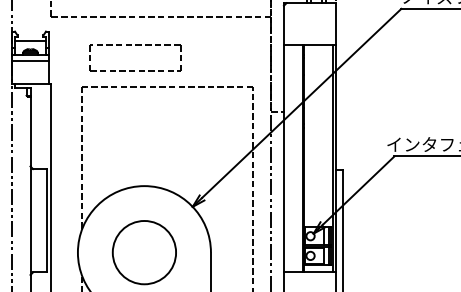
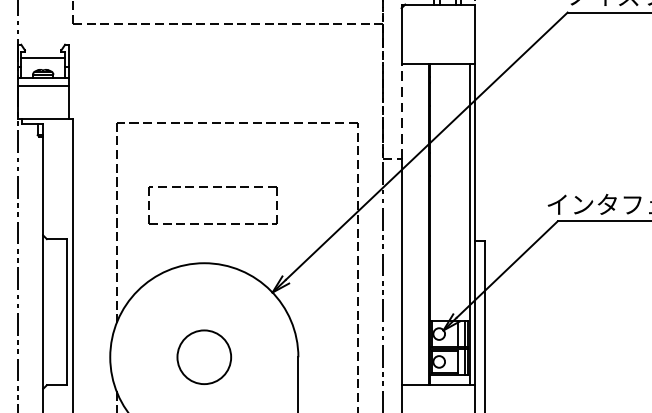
part: (135, 45) -> (212, 187), moved
line: (283, 78) -> (400, 111), solid -> dashed
circle: (144, 252) -> (204, 357), size x0.6

